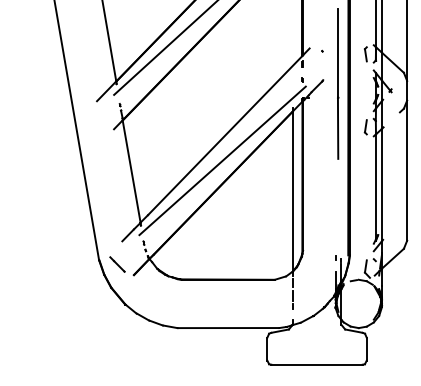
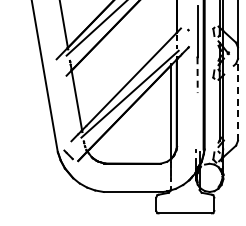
line: (337, 128) -> (197, 75), solid -> dashed
line: (408, 169) -> (238, 99), solid -> dashed

